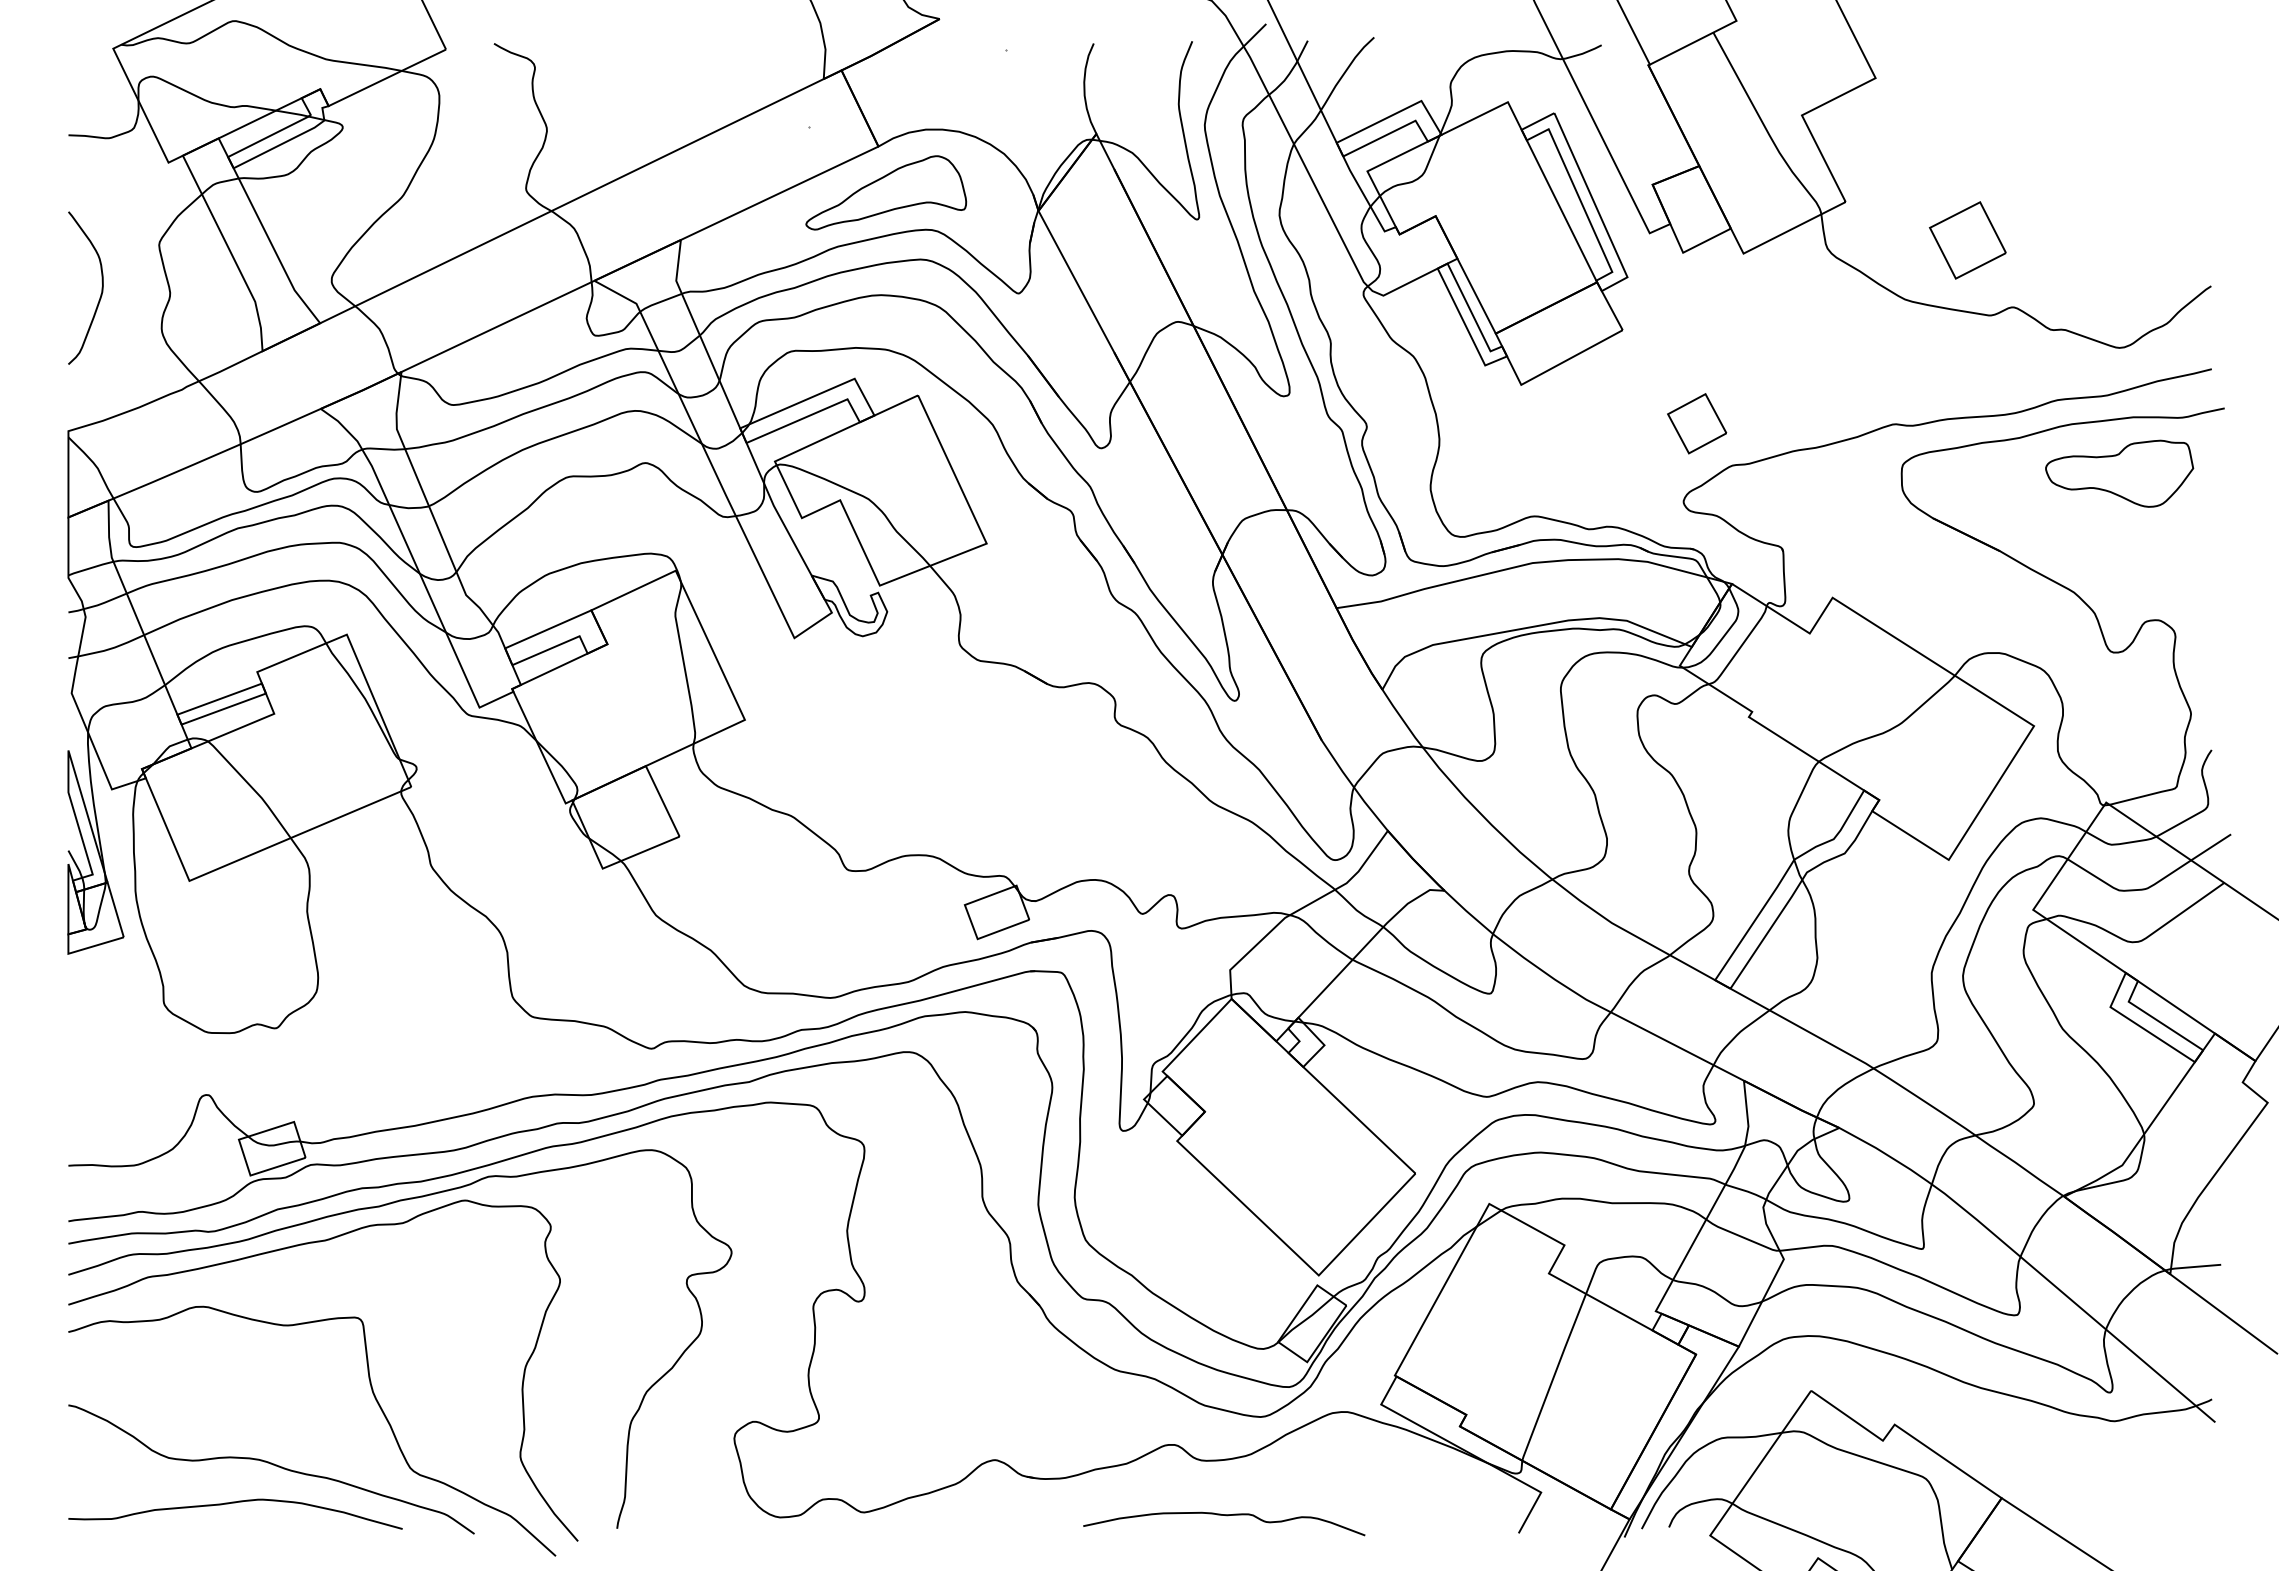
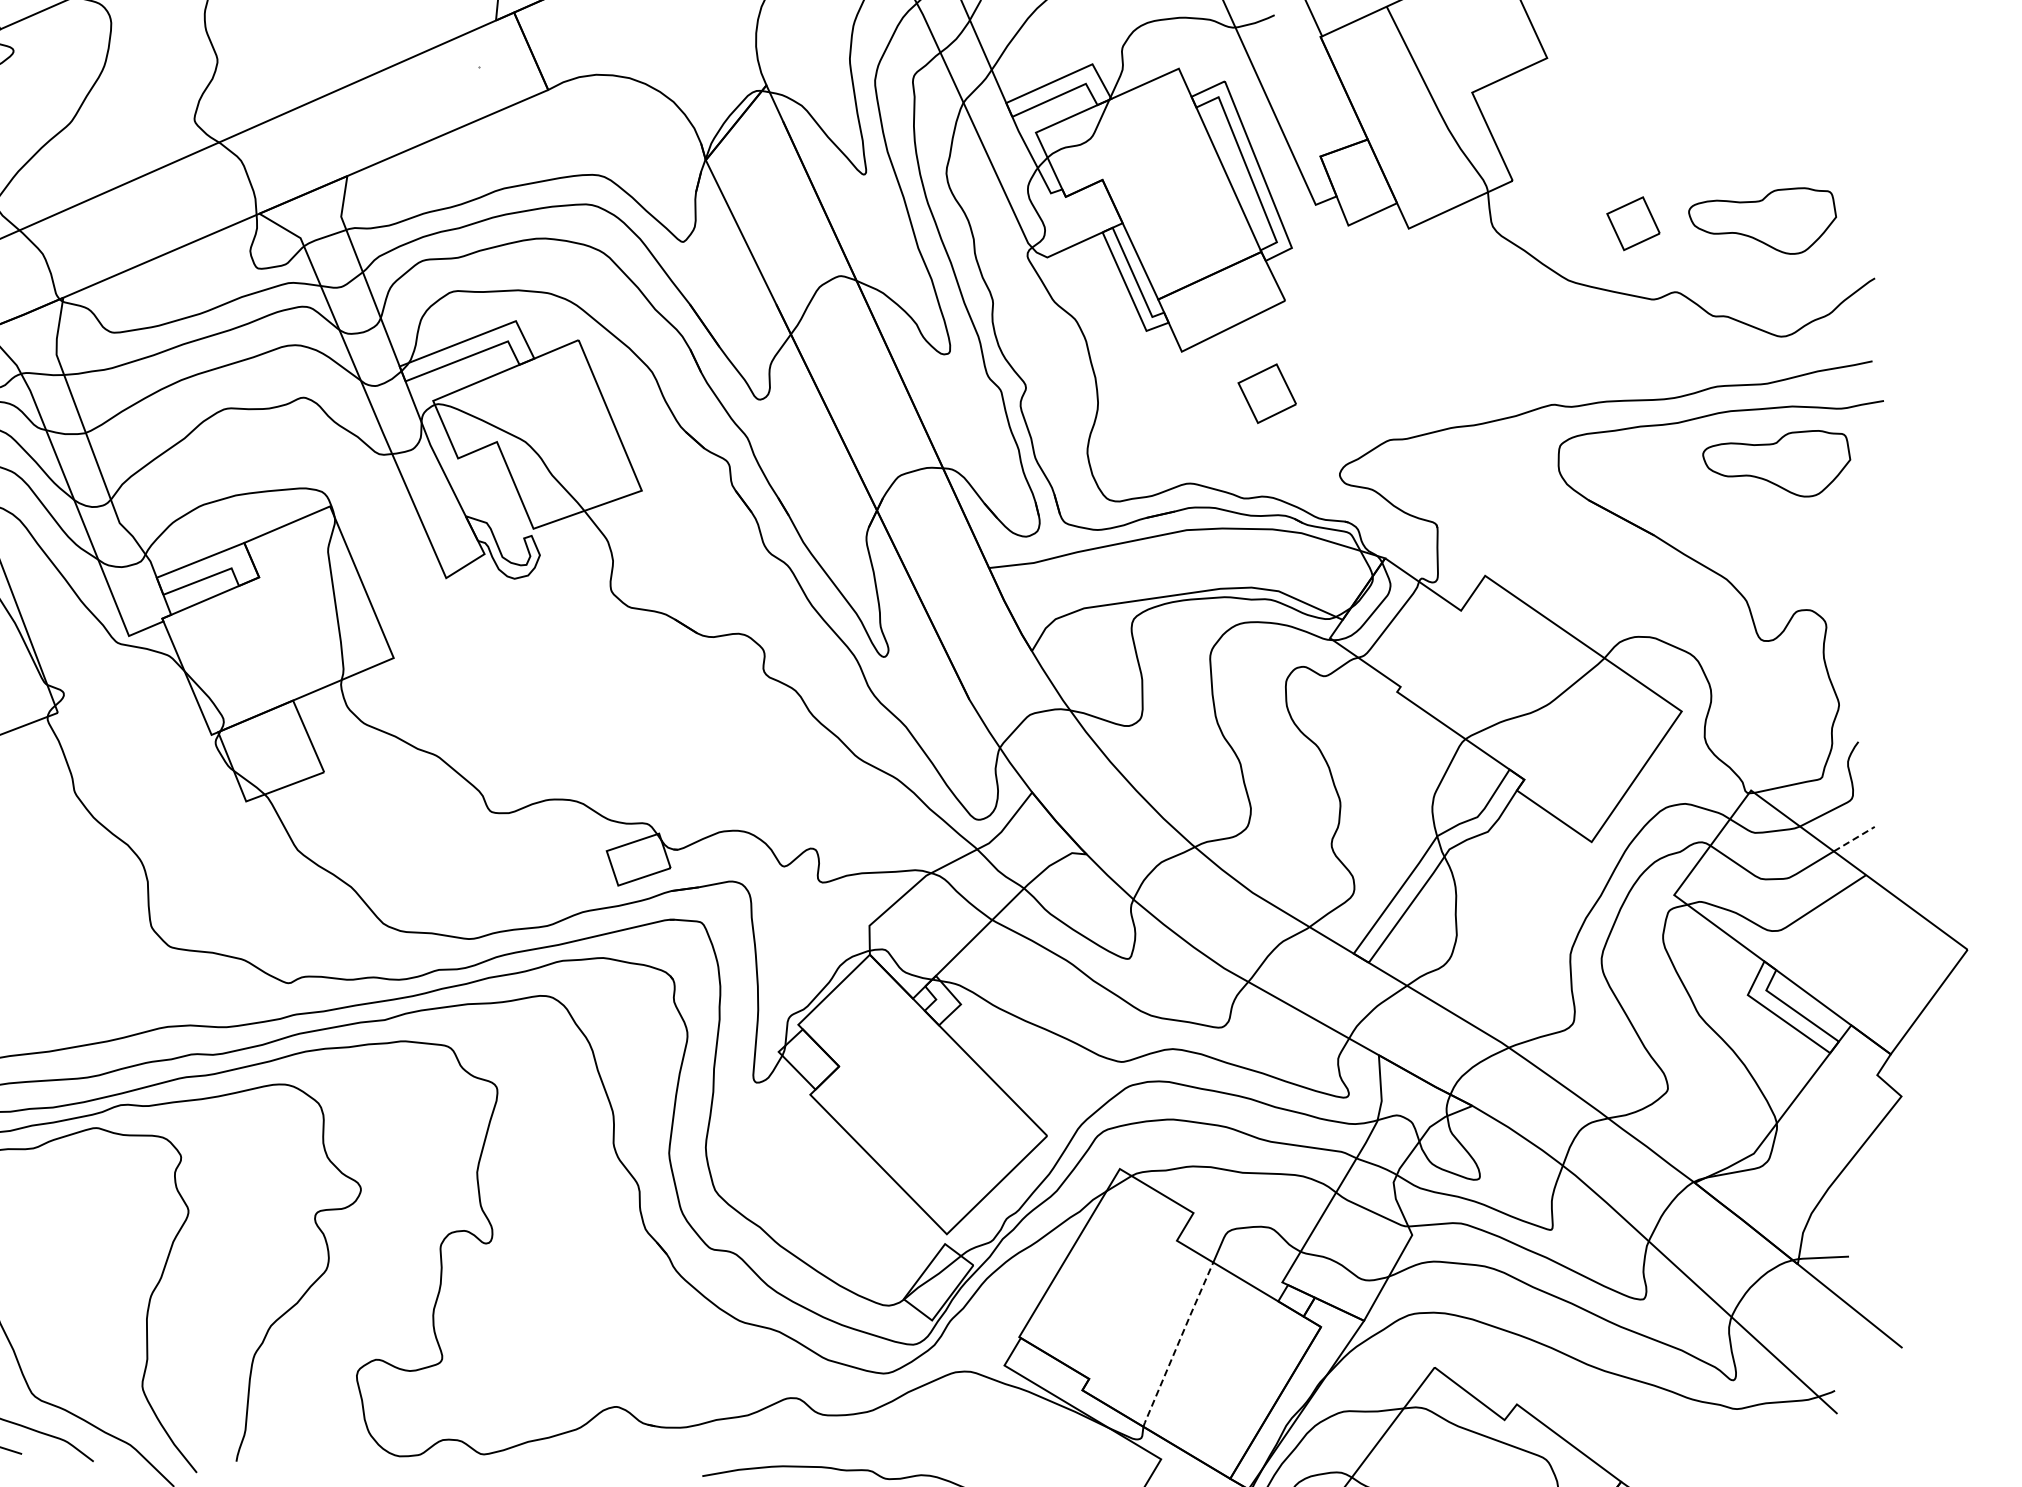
part: (886, 192) -> (554, 136), removed
part: (2096, 231) -> (1762, 219), added
part: (1967, 240) -> (1633, 223), size x0.7
part: (1697, 423) -> (1267, 393), moved
line: (2211, 847) -> (1854, 839), solid -> dashed
line: (1553, 1377) -> (1177, 1344), solid -> dashed

